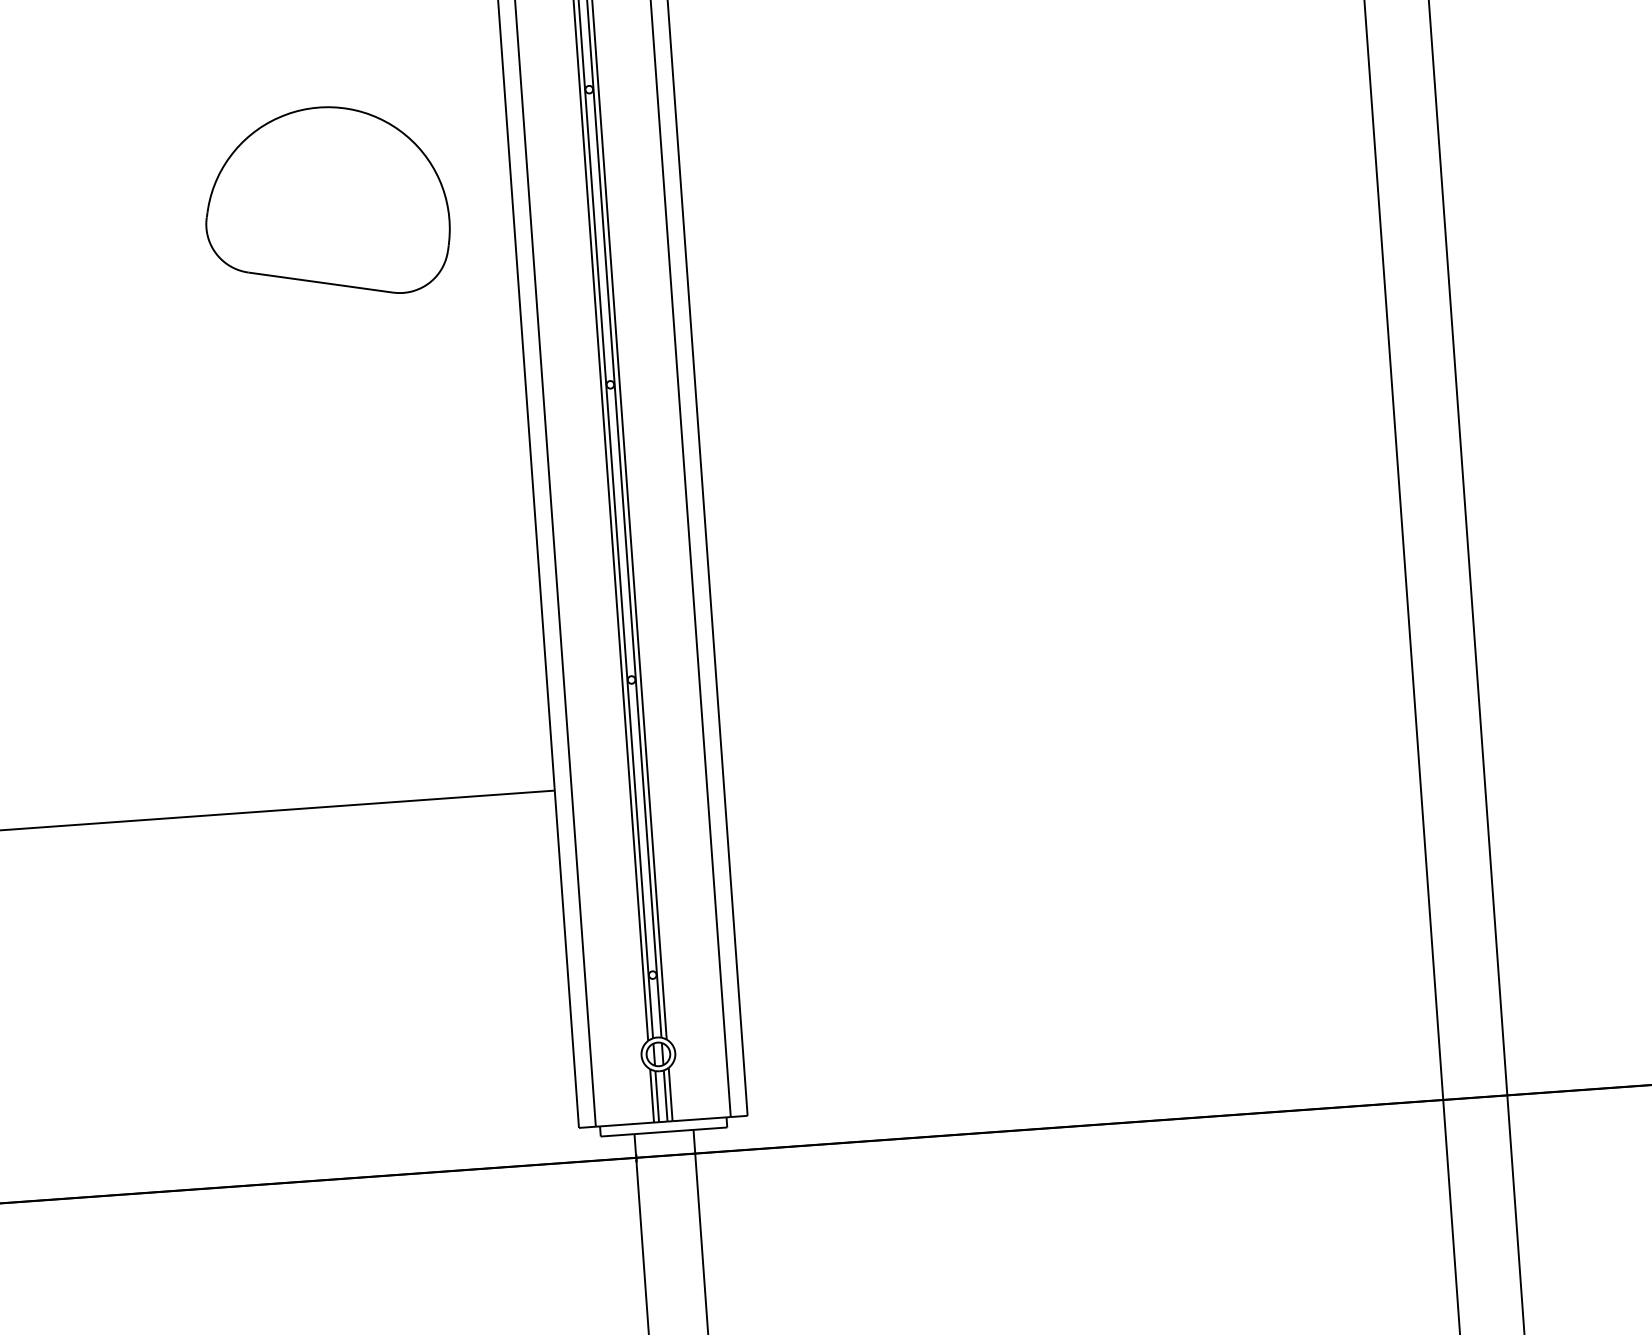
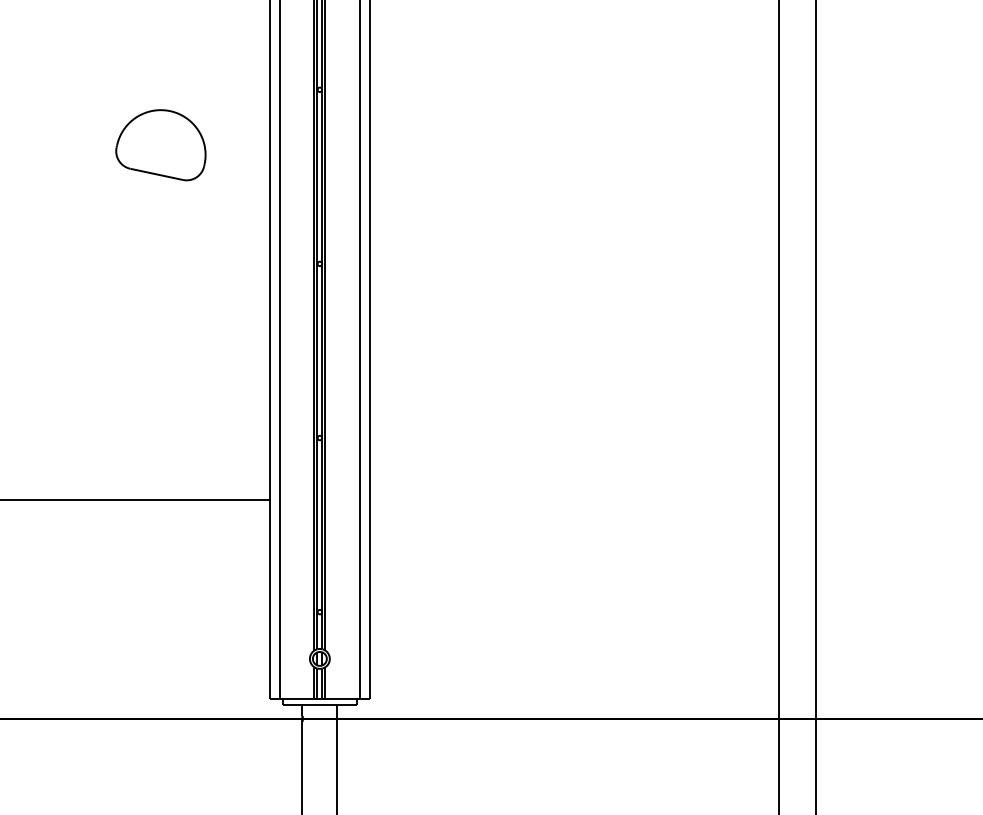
part: (325, 203) -> (160, 145), size x0.62

